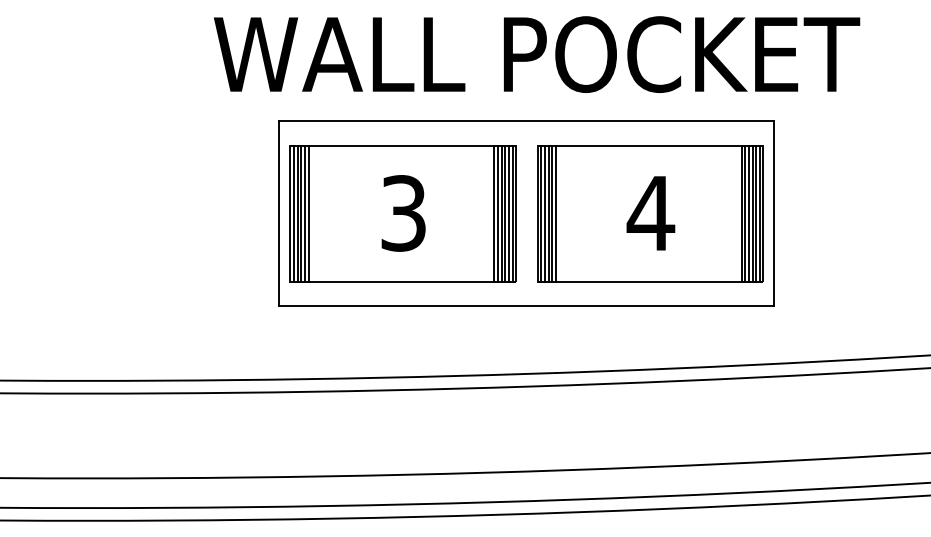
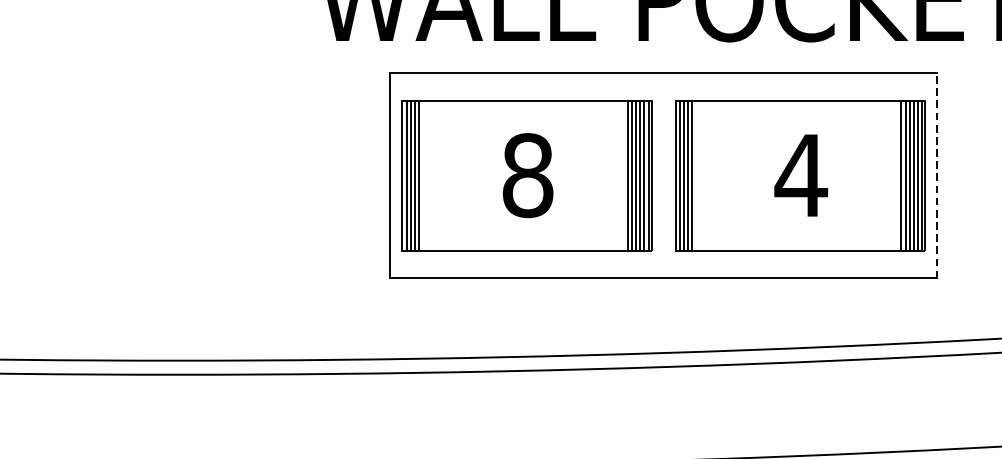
line: (308, 213) -> (422, 175), removed
text: (403, 213) -> (527, 175), 3 -> 8
line: (556, 213) -> (696, 175), removed
line: (773, 213) -> (936, 175), solid -> dashed

